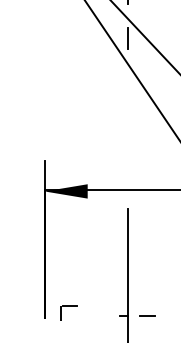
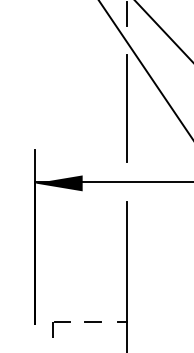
line: (127, 123) -> (126, 108), added
part: (68, 312) -> (61, 328), moved
line: (147, 315) -> (93, 320), moved

